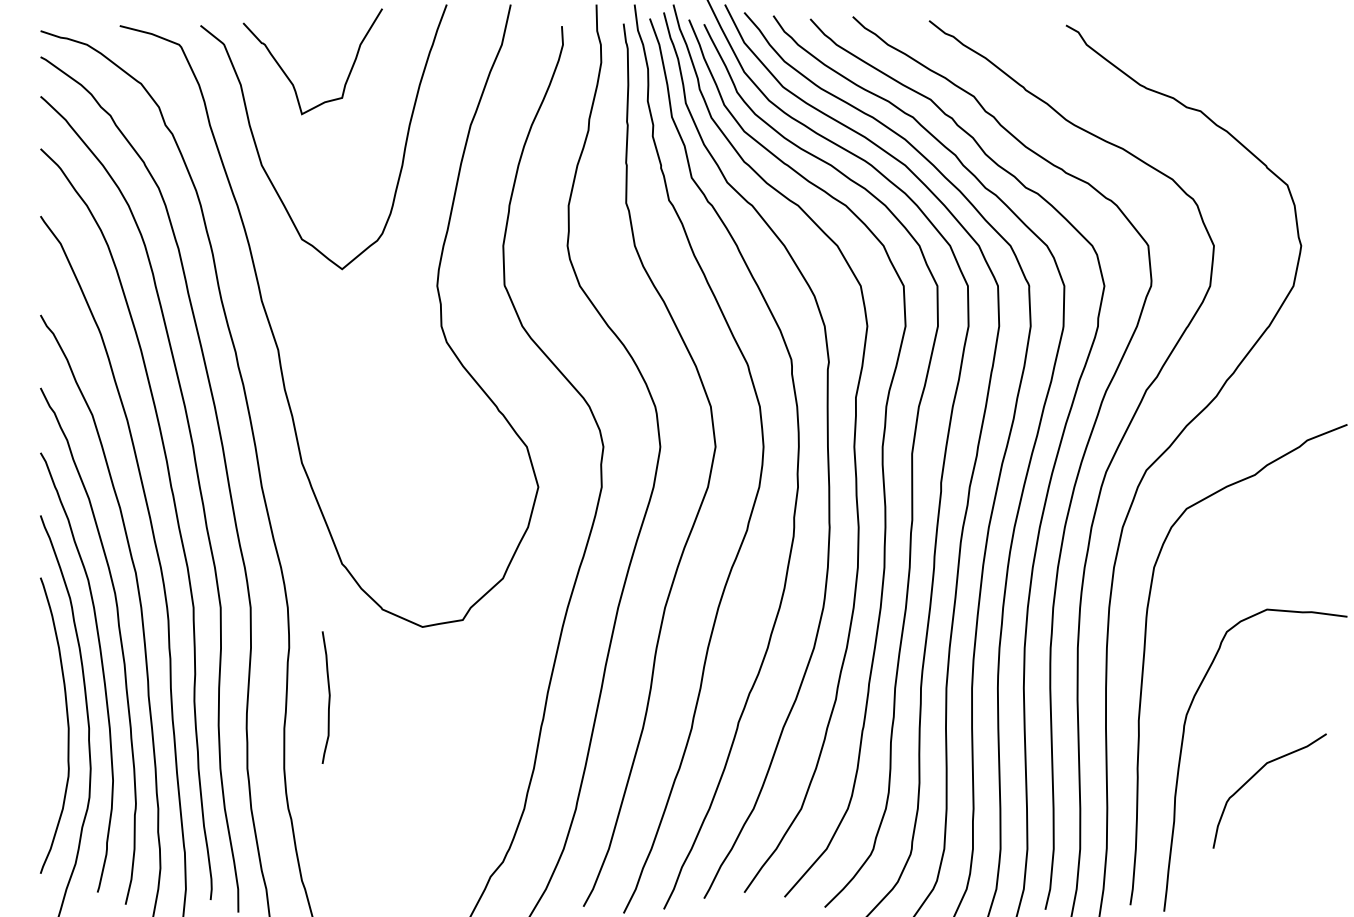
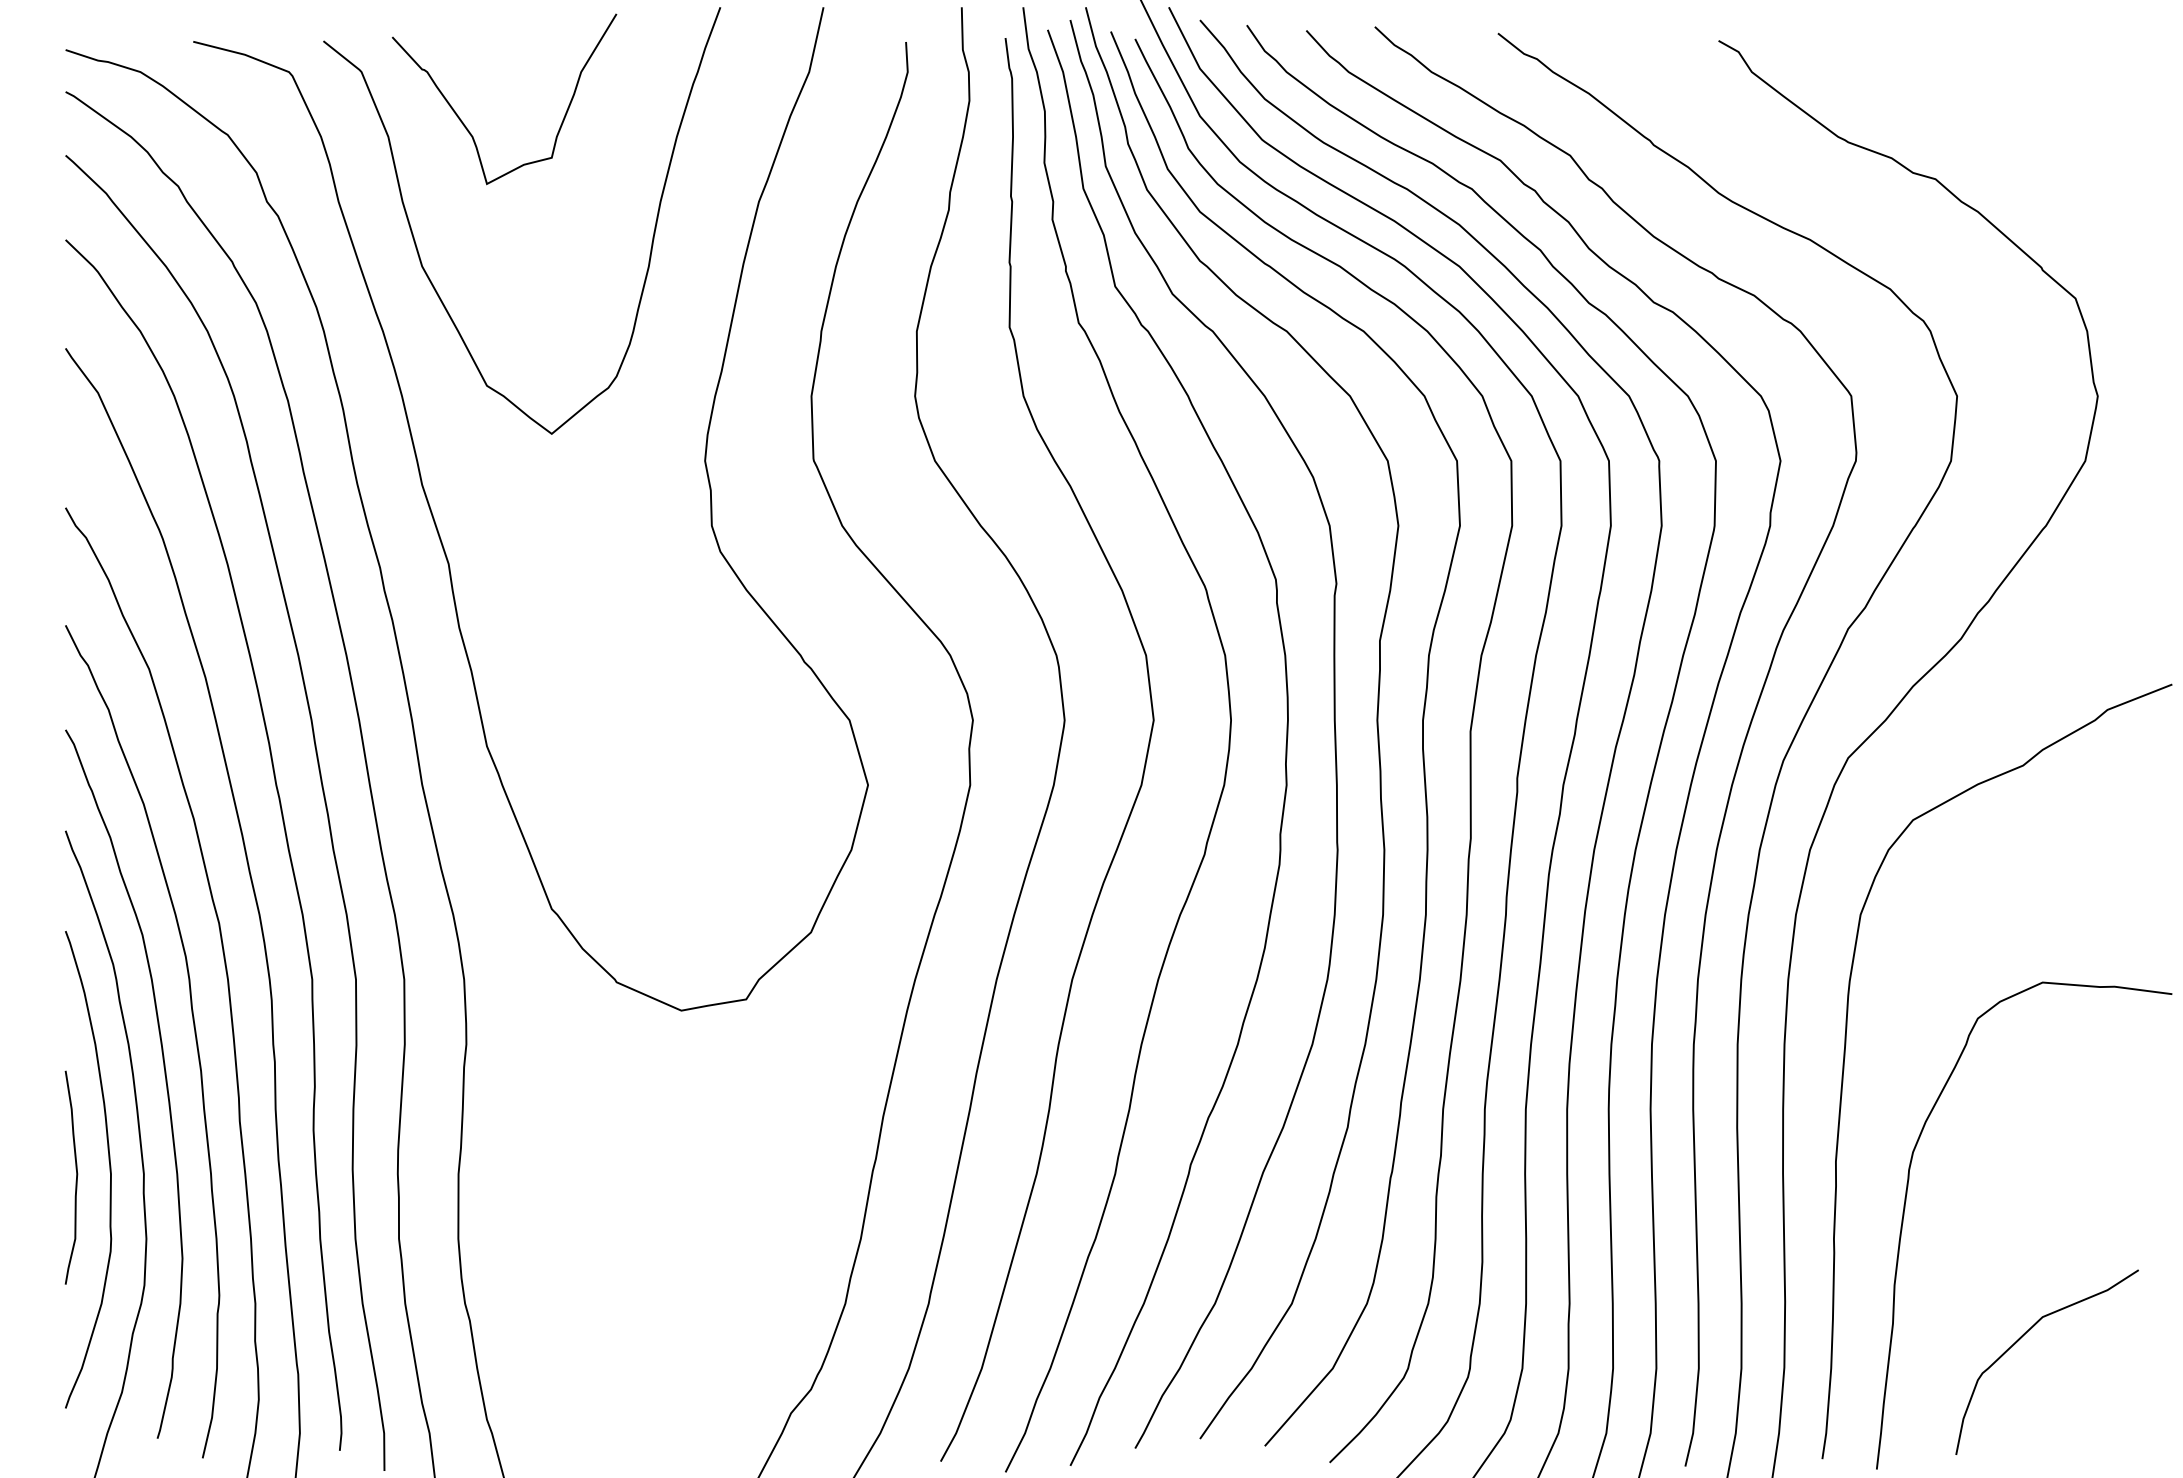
curve: (328, 697) -> (75, 1177), moved
curve: (1255, 775) -> (2024, 1337), moved

